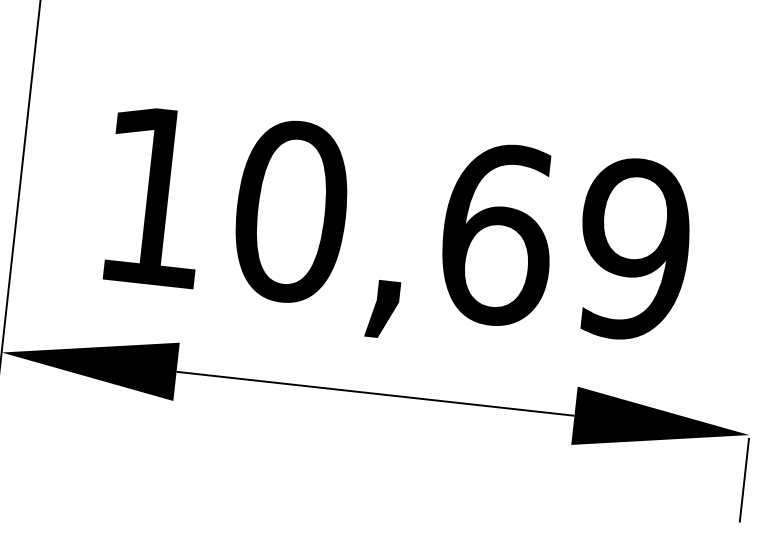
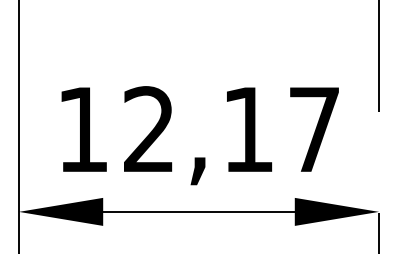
text: (461, 230) -> (231, 129), 10,69 -> 12,17

